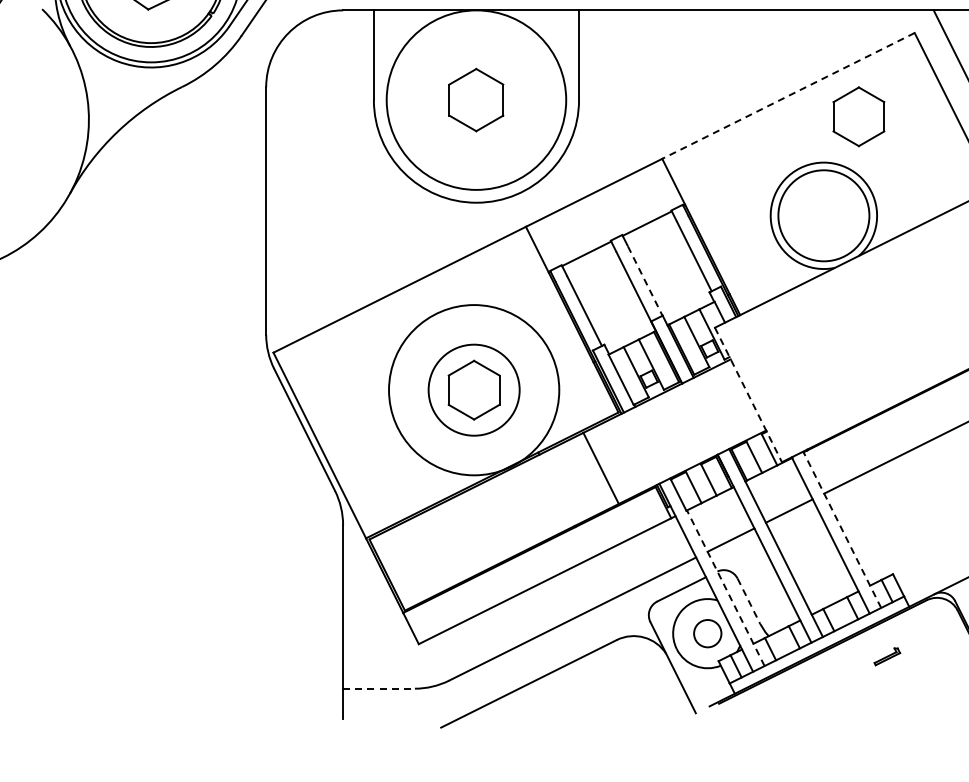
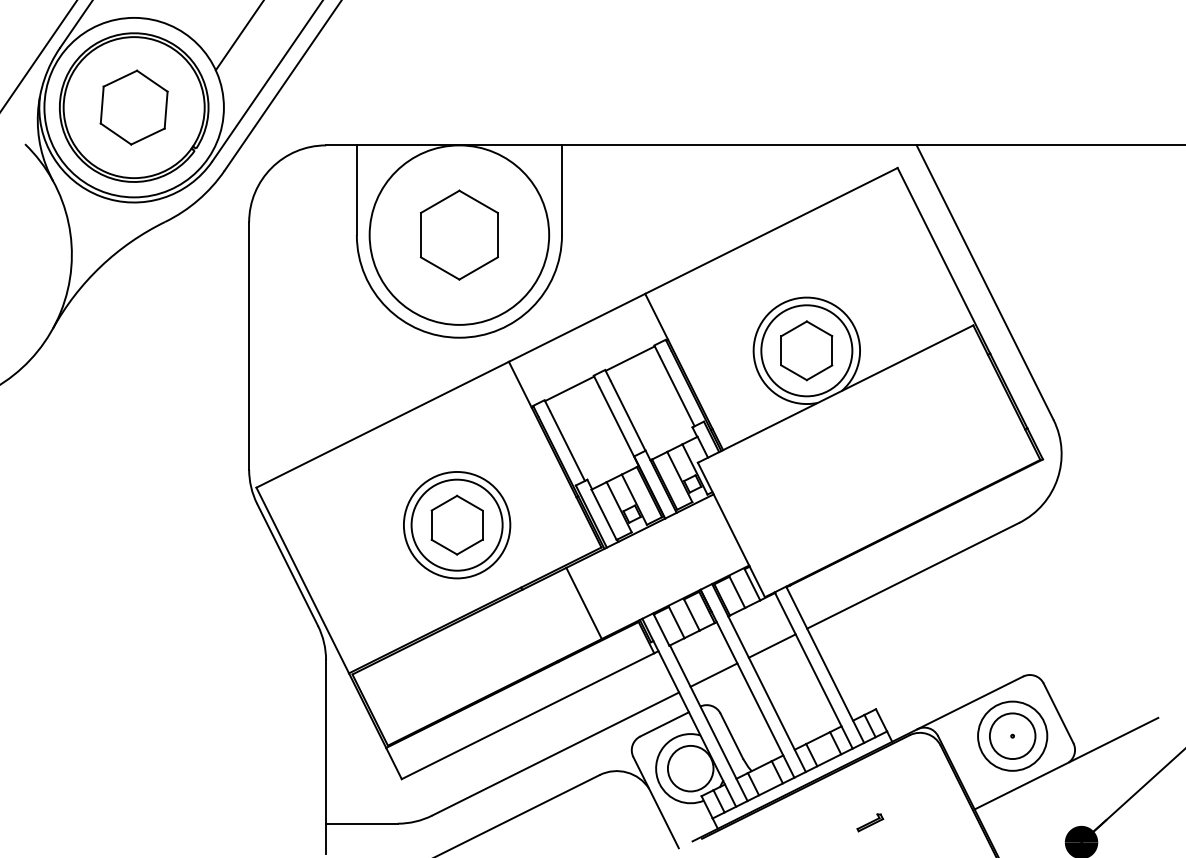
line: (788, 96) -> (771, 231), dashed -> solid
part: (475, 99) -> (458, 234), size x1.43
part: (858, 116) -> (806, 350), moved
line: (645, 281) -> (628, 416), dashed -> solid
circle: (473, 389) -> (456, 524), size x0.62
line: (748, 395) -> (731, 530), dashed -> solid
line: (841, 529) -> (824, 664), dashed -> solid
line: (725, 588) -> (708, 723), dashed -> solid
line: (749, 601) -> (732, 736), dashed -> solid
circle: (707, 633) -> (690, 768), size x1.67
part: (887, 656) -> (870, 822), moved
line: (378, 688) -> (361, 823), dashed -> solid

